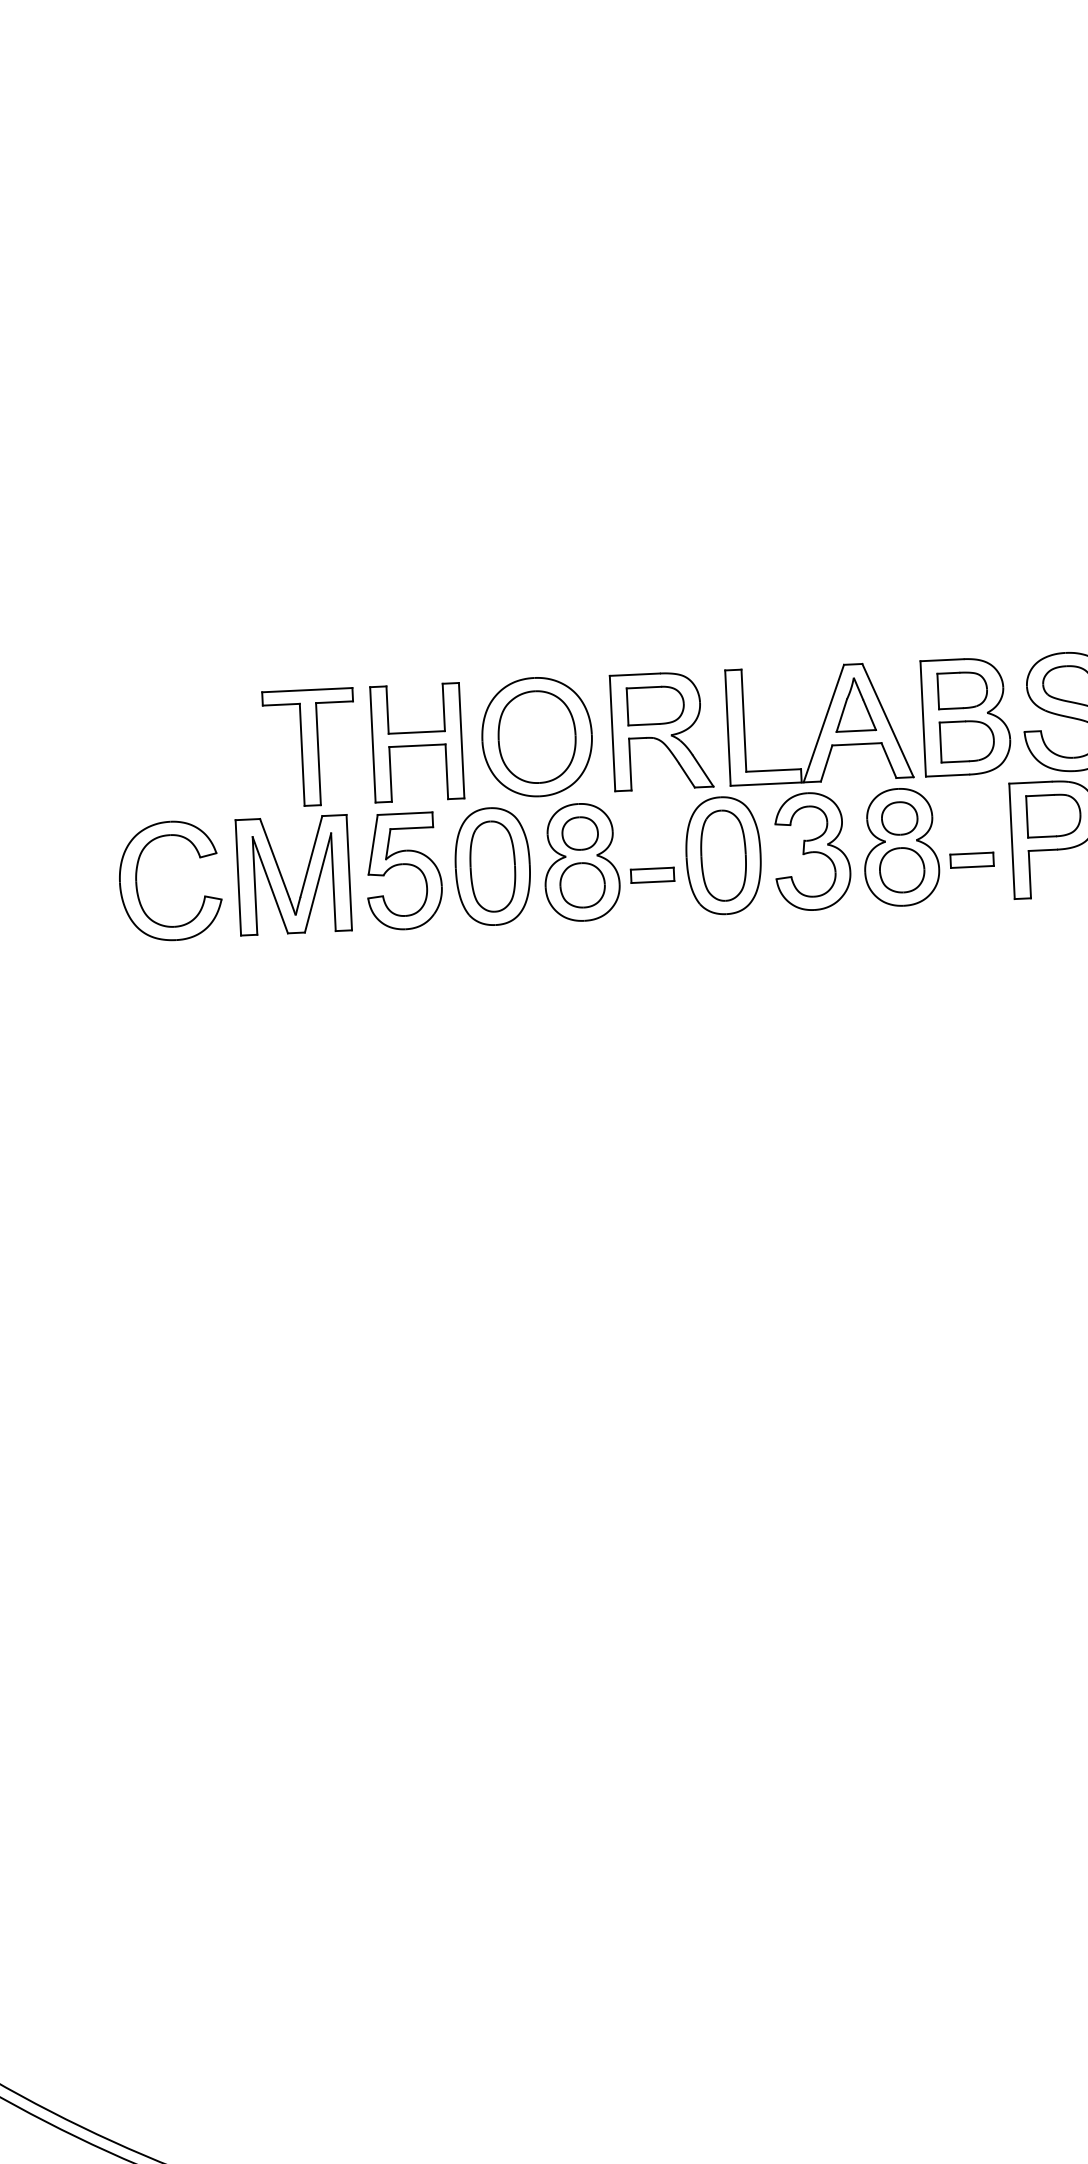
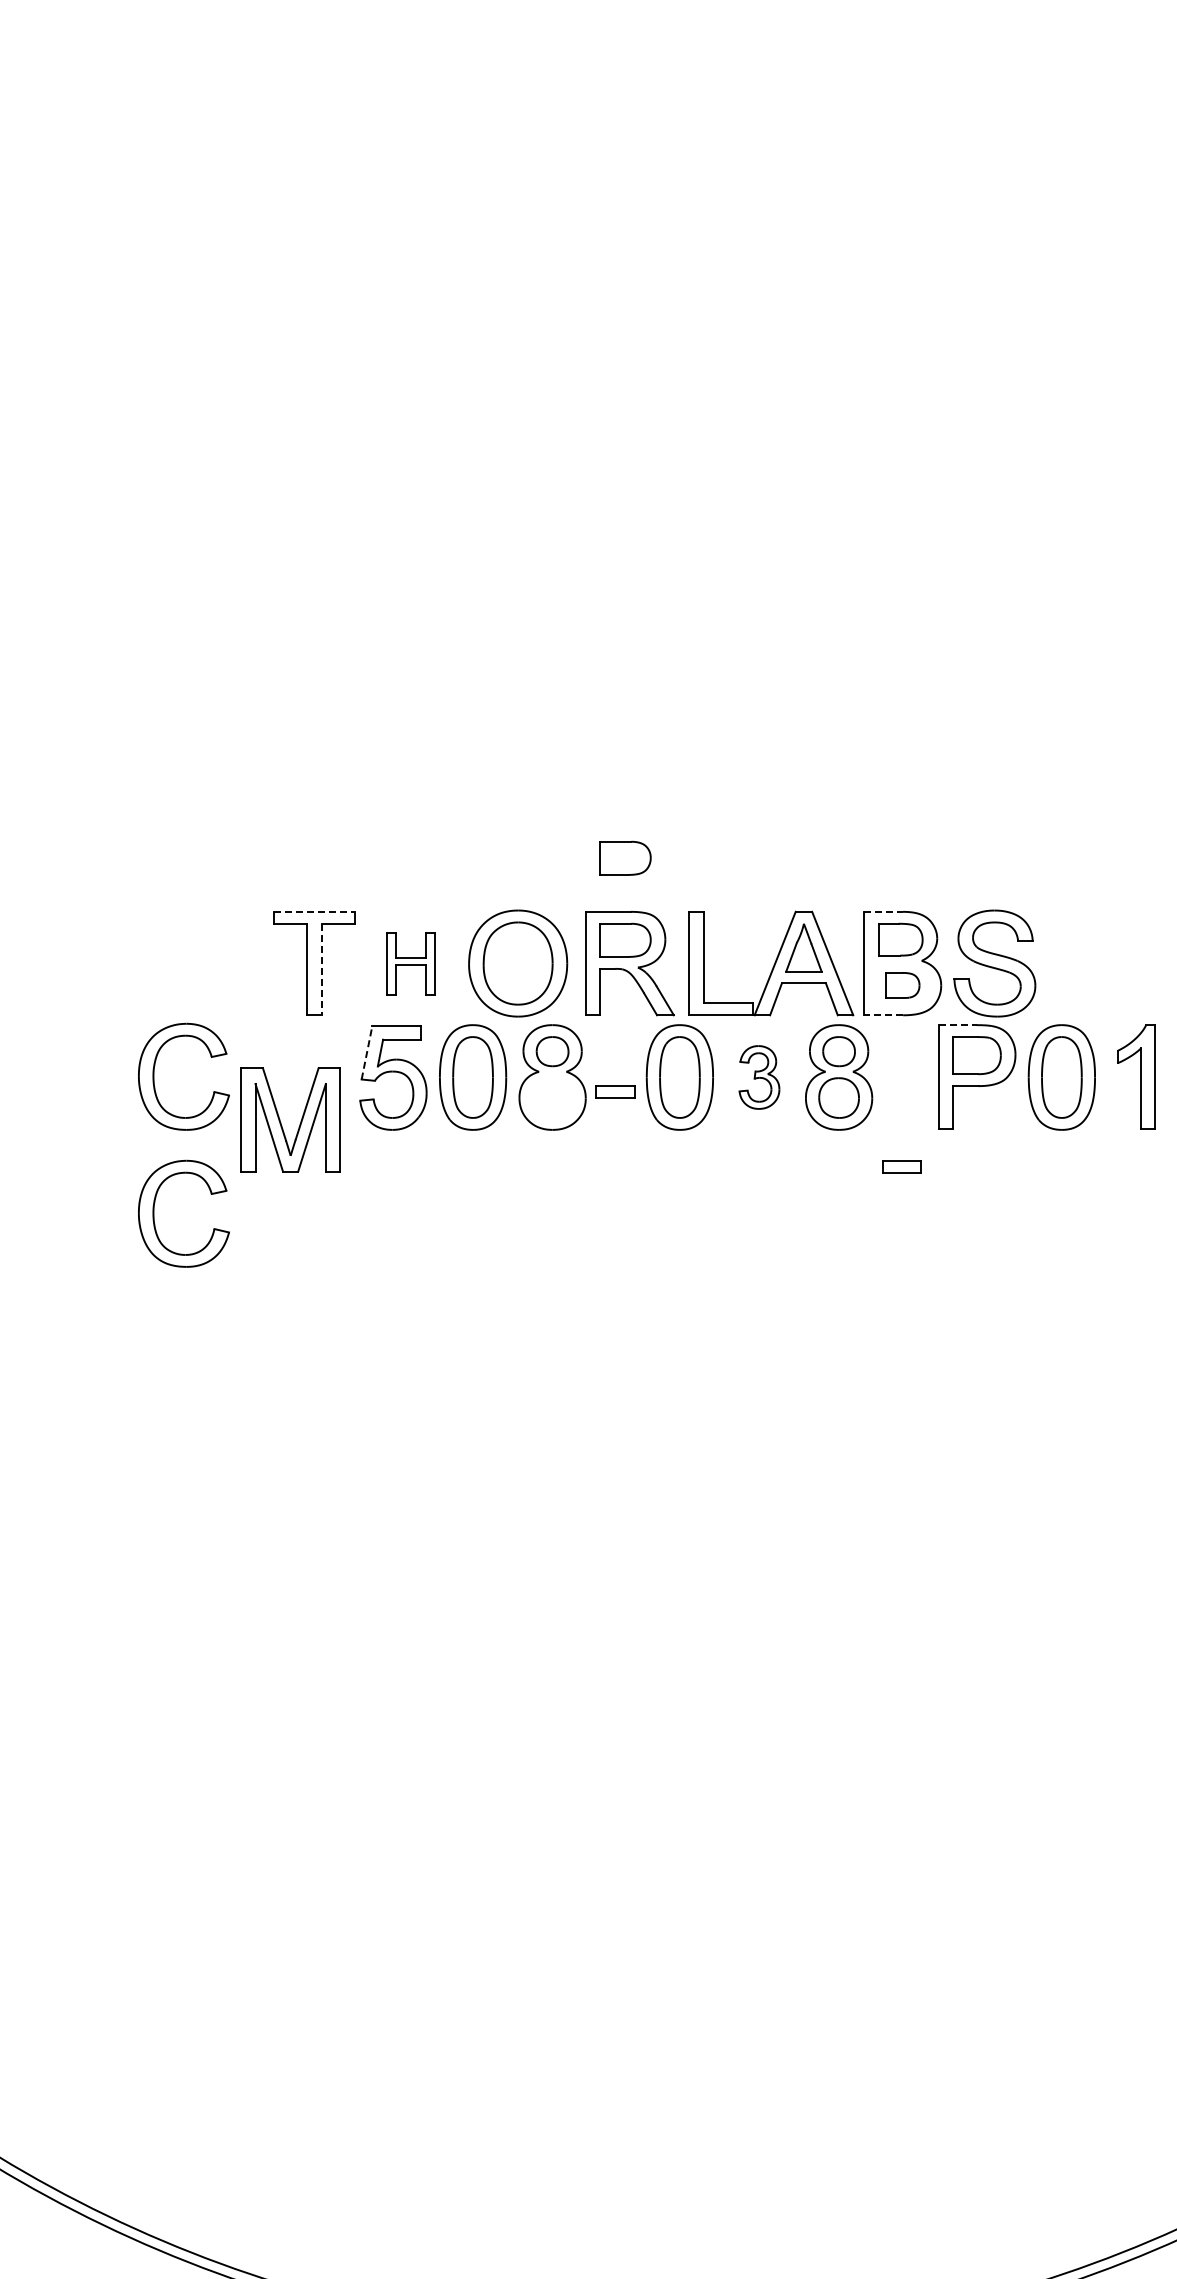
part: (651, 613) -> (625, 857), added
line: (943, 659) -> (884, 911), solid -> dashed
line: (308, 689) -> (315, 911), solid -> dashed
part: (966, 741) -> (902, 985), size x0.7
part: (417, 742) -> (410, 963), size x0.6
line: (318, 754) -> (321, 969), solid -> dashed
line: (947, 775) -> (883, 1015), solid -> dashed
line: (1030, 783) -> (957, 1025), solid -> dashed
line: (373, 844) -> (367, 1052), solid -> dashed
part: (812, 851) -> (759, 1077), size x0.6
part: (971, 859) -> (901, 1166), moved
part: (283, 878) -> (281, 1122), moved
part: (582, 884) -> (552, 1097), removed
part: (144, 1035) -> (154, 1213), added

